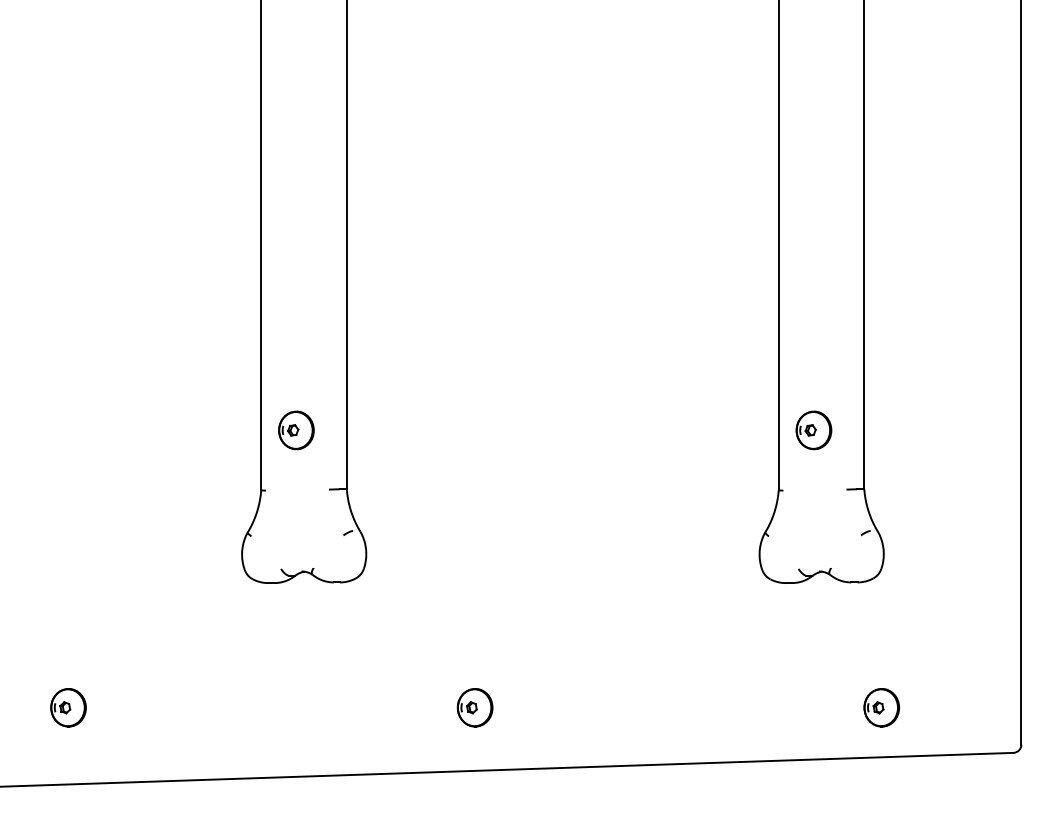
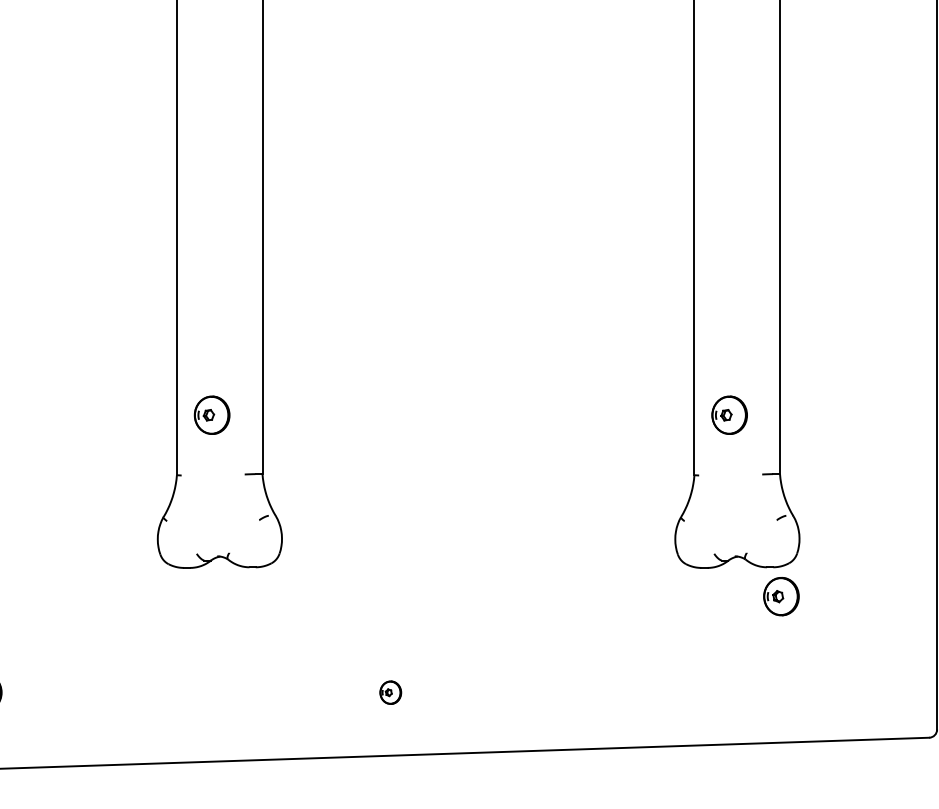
part: (474, 707) -> (390, 692), size x0.6
part: (881, 707) -> (781, 596), moved

